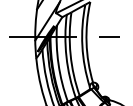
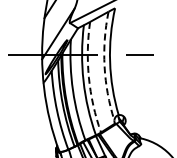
arc: (82, 46) -> (104, 66), solid -> dashed
arc: (70, 54) -> (88, 77), solid -> dashed

